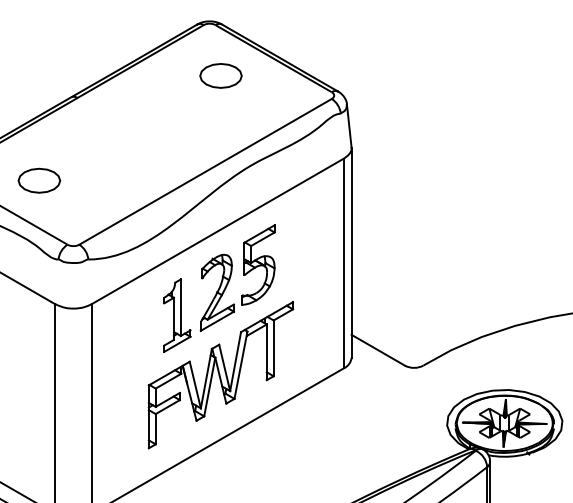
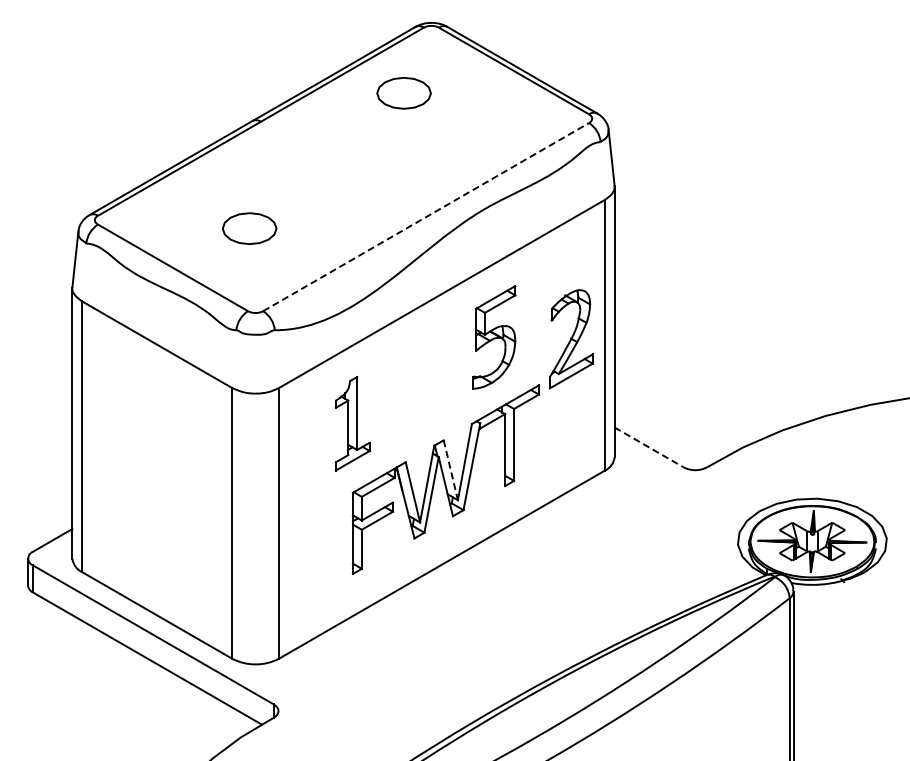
part: (220, 76) -> (403, 93), moved
line: (205, 171) -> (426, 216), solid -> dashed
part: (39, 180) -> (249, 228), moved
part: (217, 293) -> (571, 339), moved
part: (177, 315) -> (352, 423), moved
line: (378, 350) -> (649, 447), solid -> dashed
line: (224, 368) -> (450, 470), solid -> dashed

